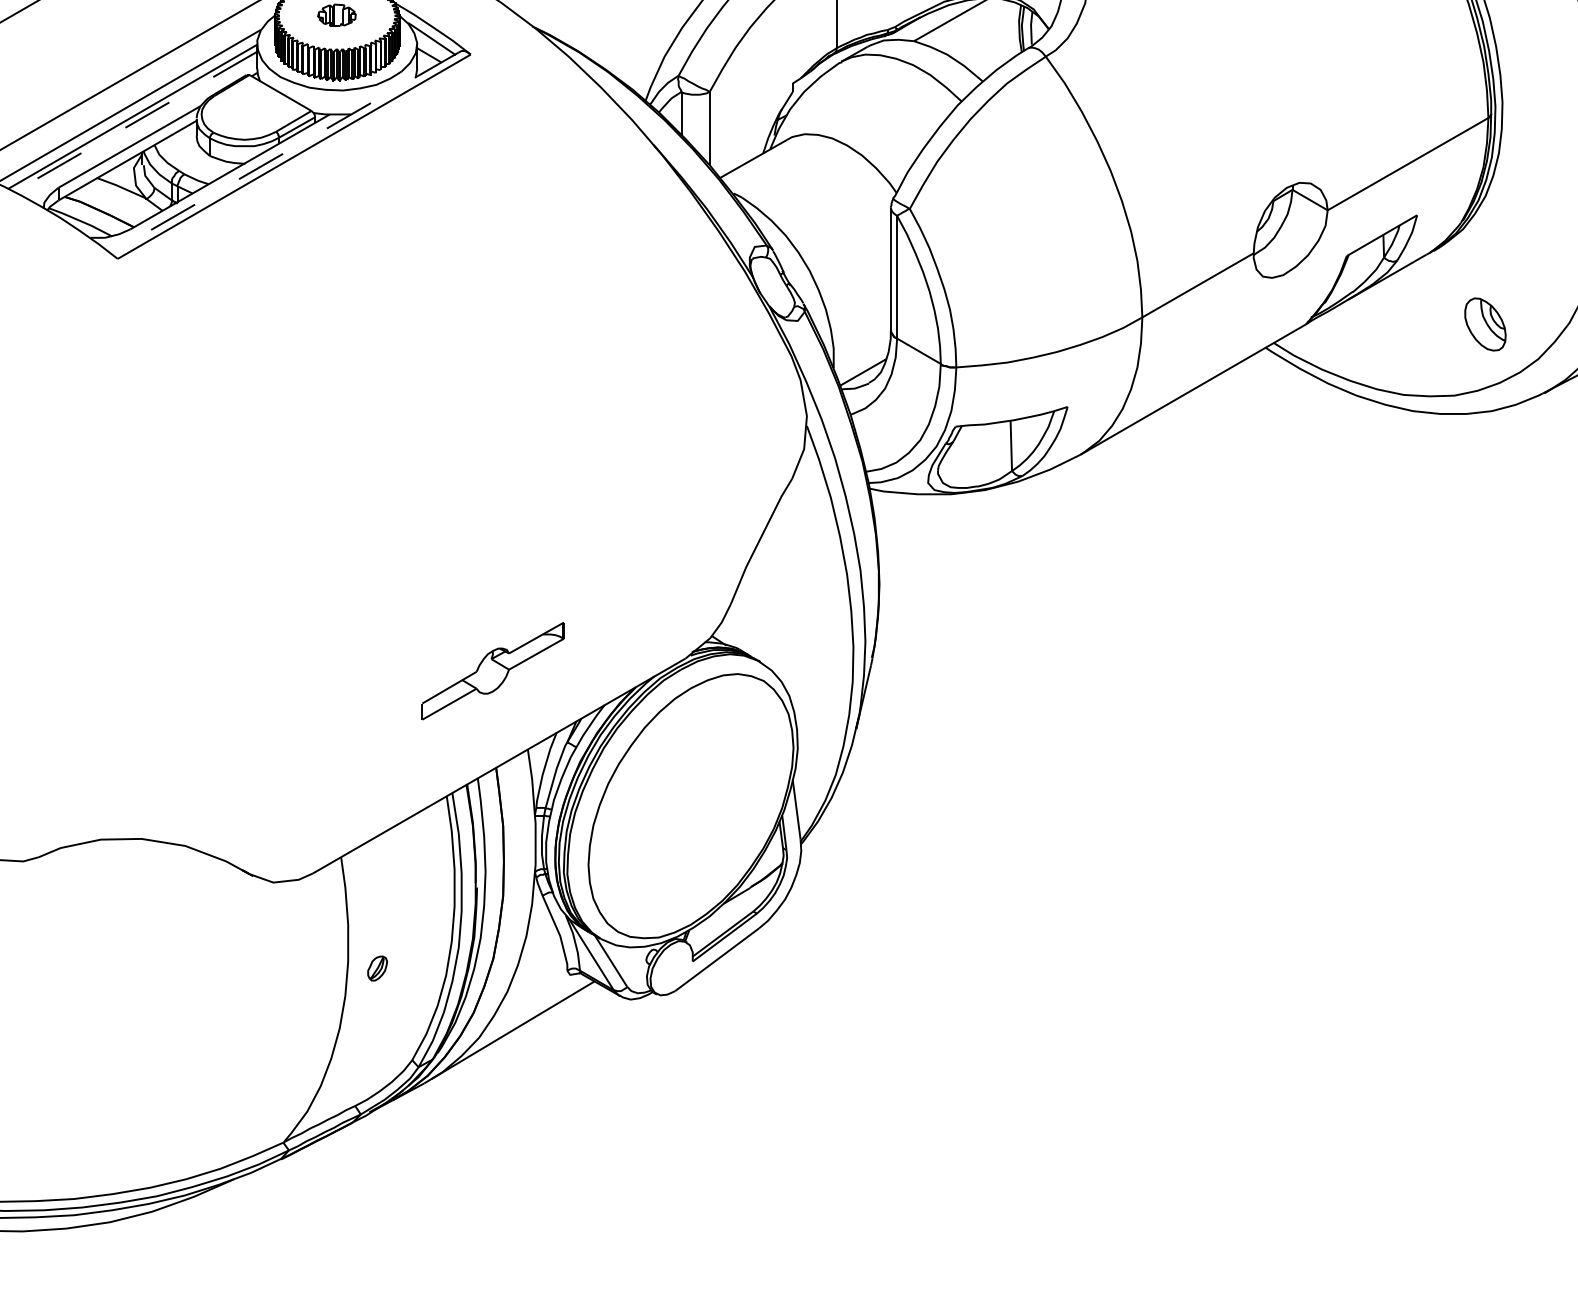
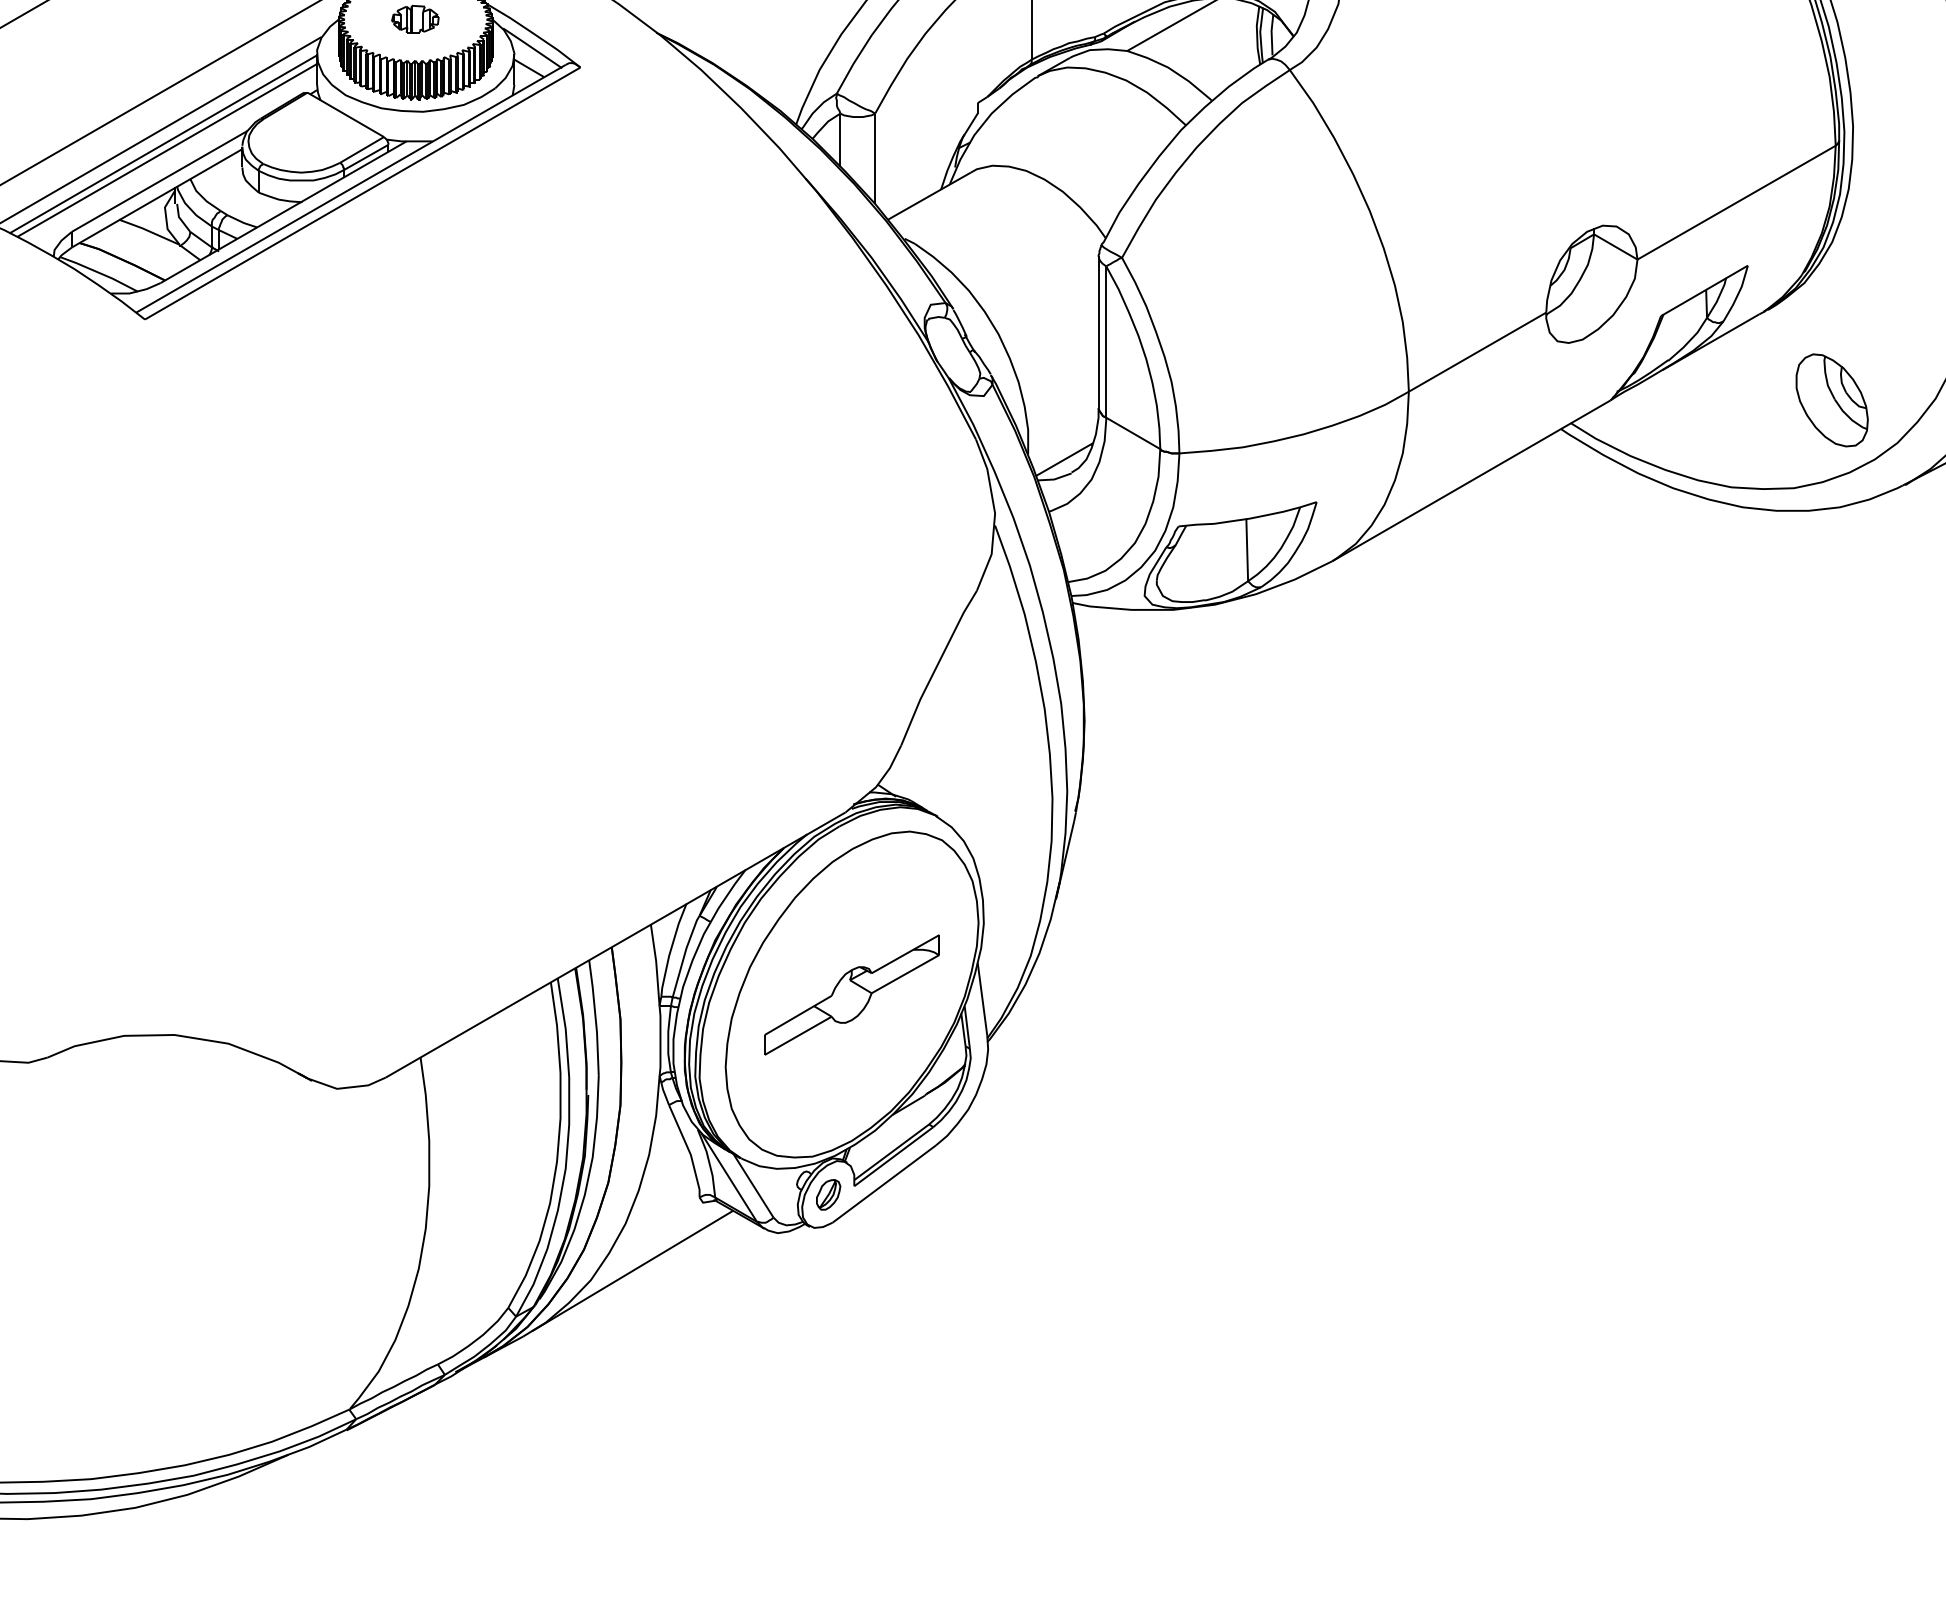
line: (135, 121) -> (166, 150), dashed -> solid
line: (285, 152) -> (351, 188), dashed -> solid
part: (1484, 324) -> (1831, 400), size x1.43
part: (492, 670) -> (851, 994), moved
part: (377, 968) -> (828, 1194), moved

